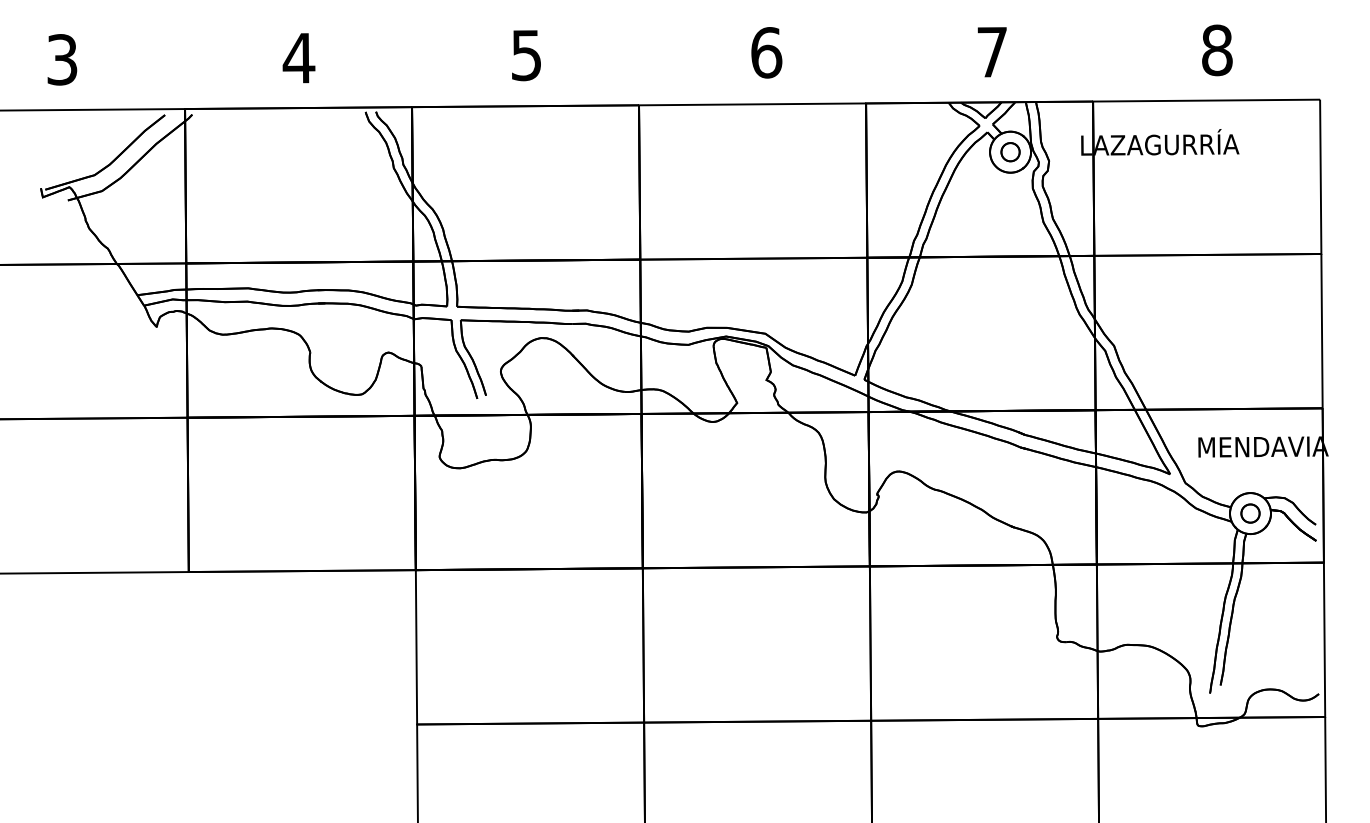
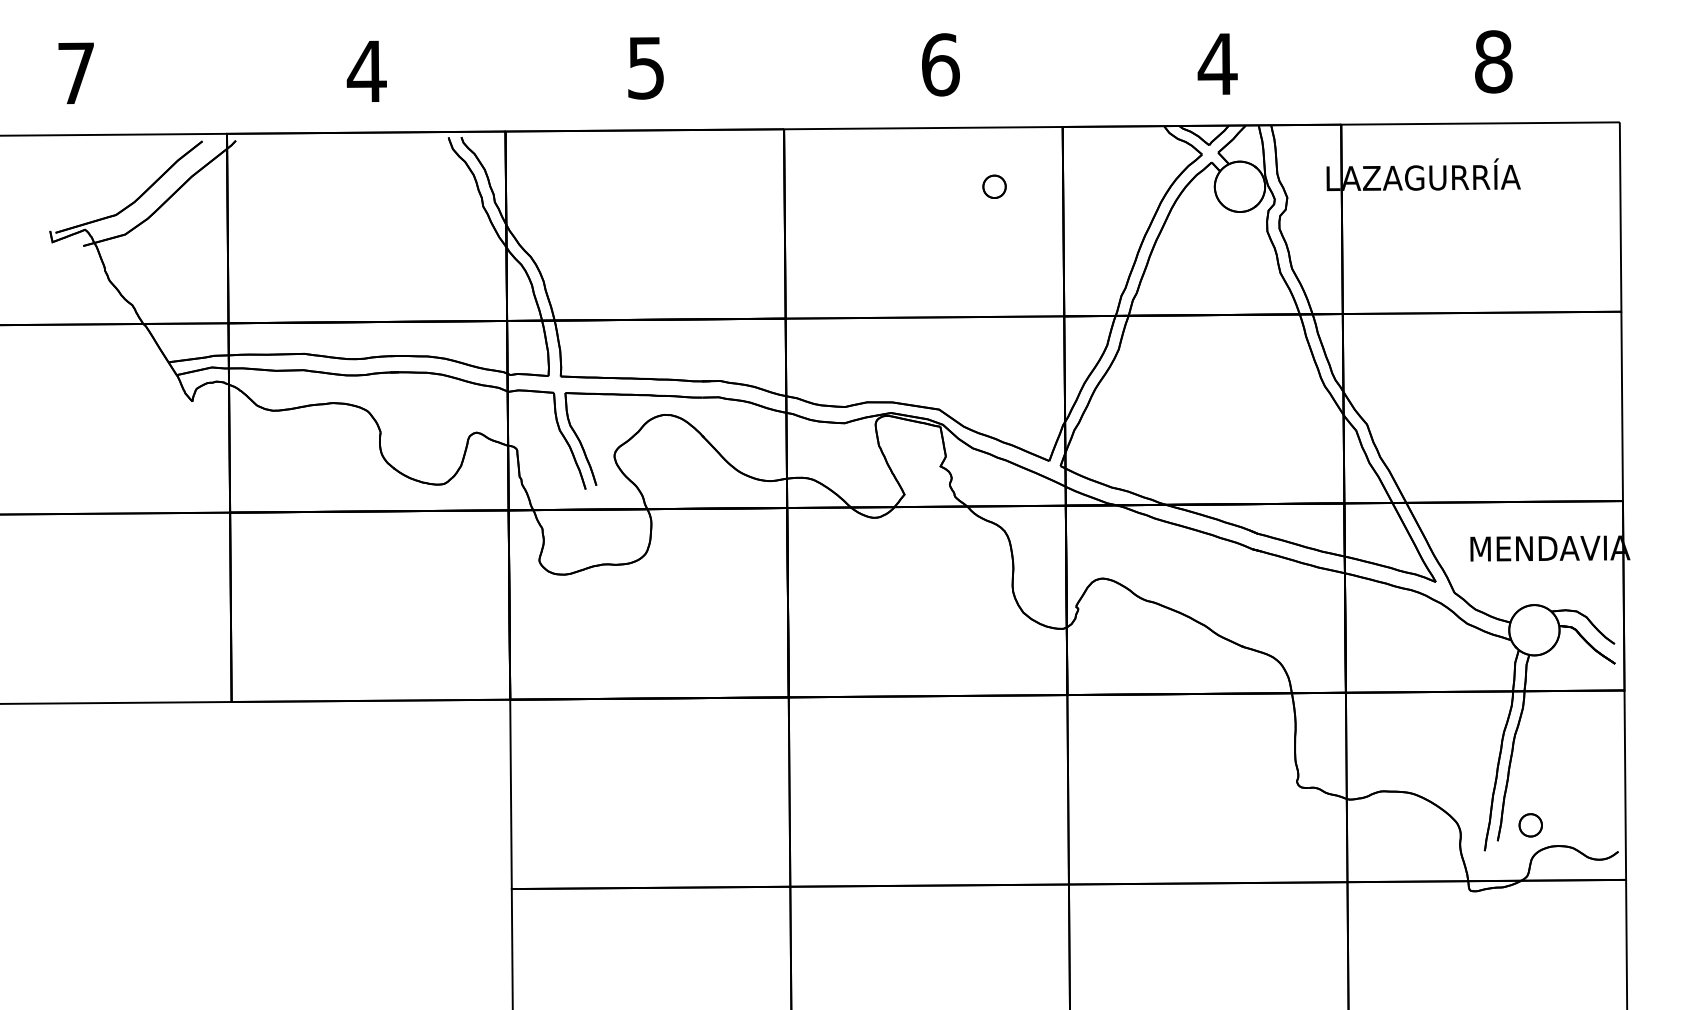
text: (992, 52) -> (1217, 64), 7 -> 4
text: (62, 59) -> (76, 73), 3 -> 7
part: (1010, 152) -> (994, 187), moved
part: (1250, 513) -> (1530, 825), moved

